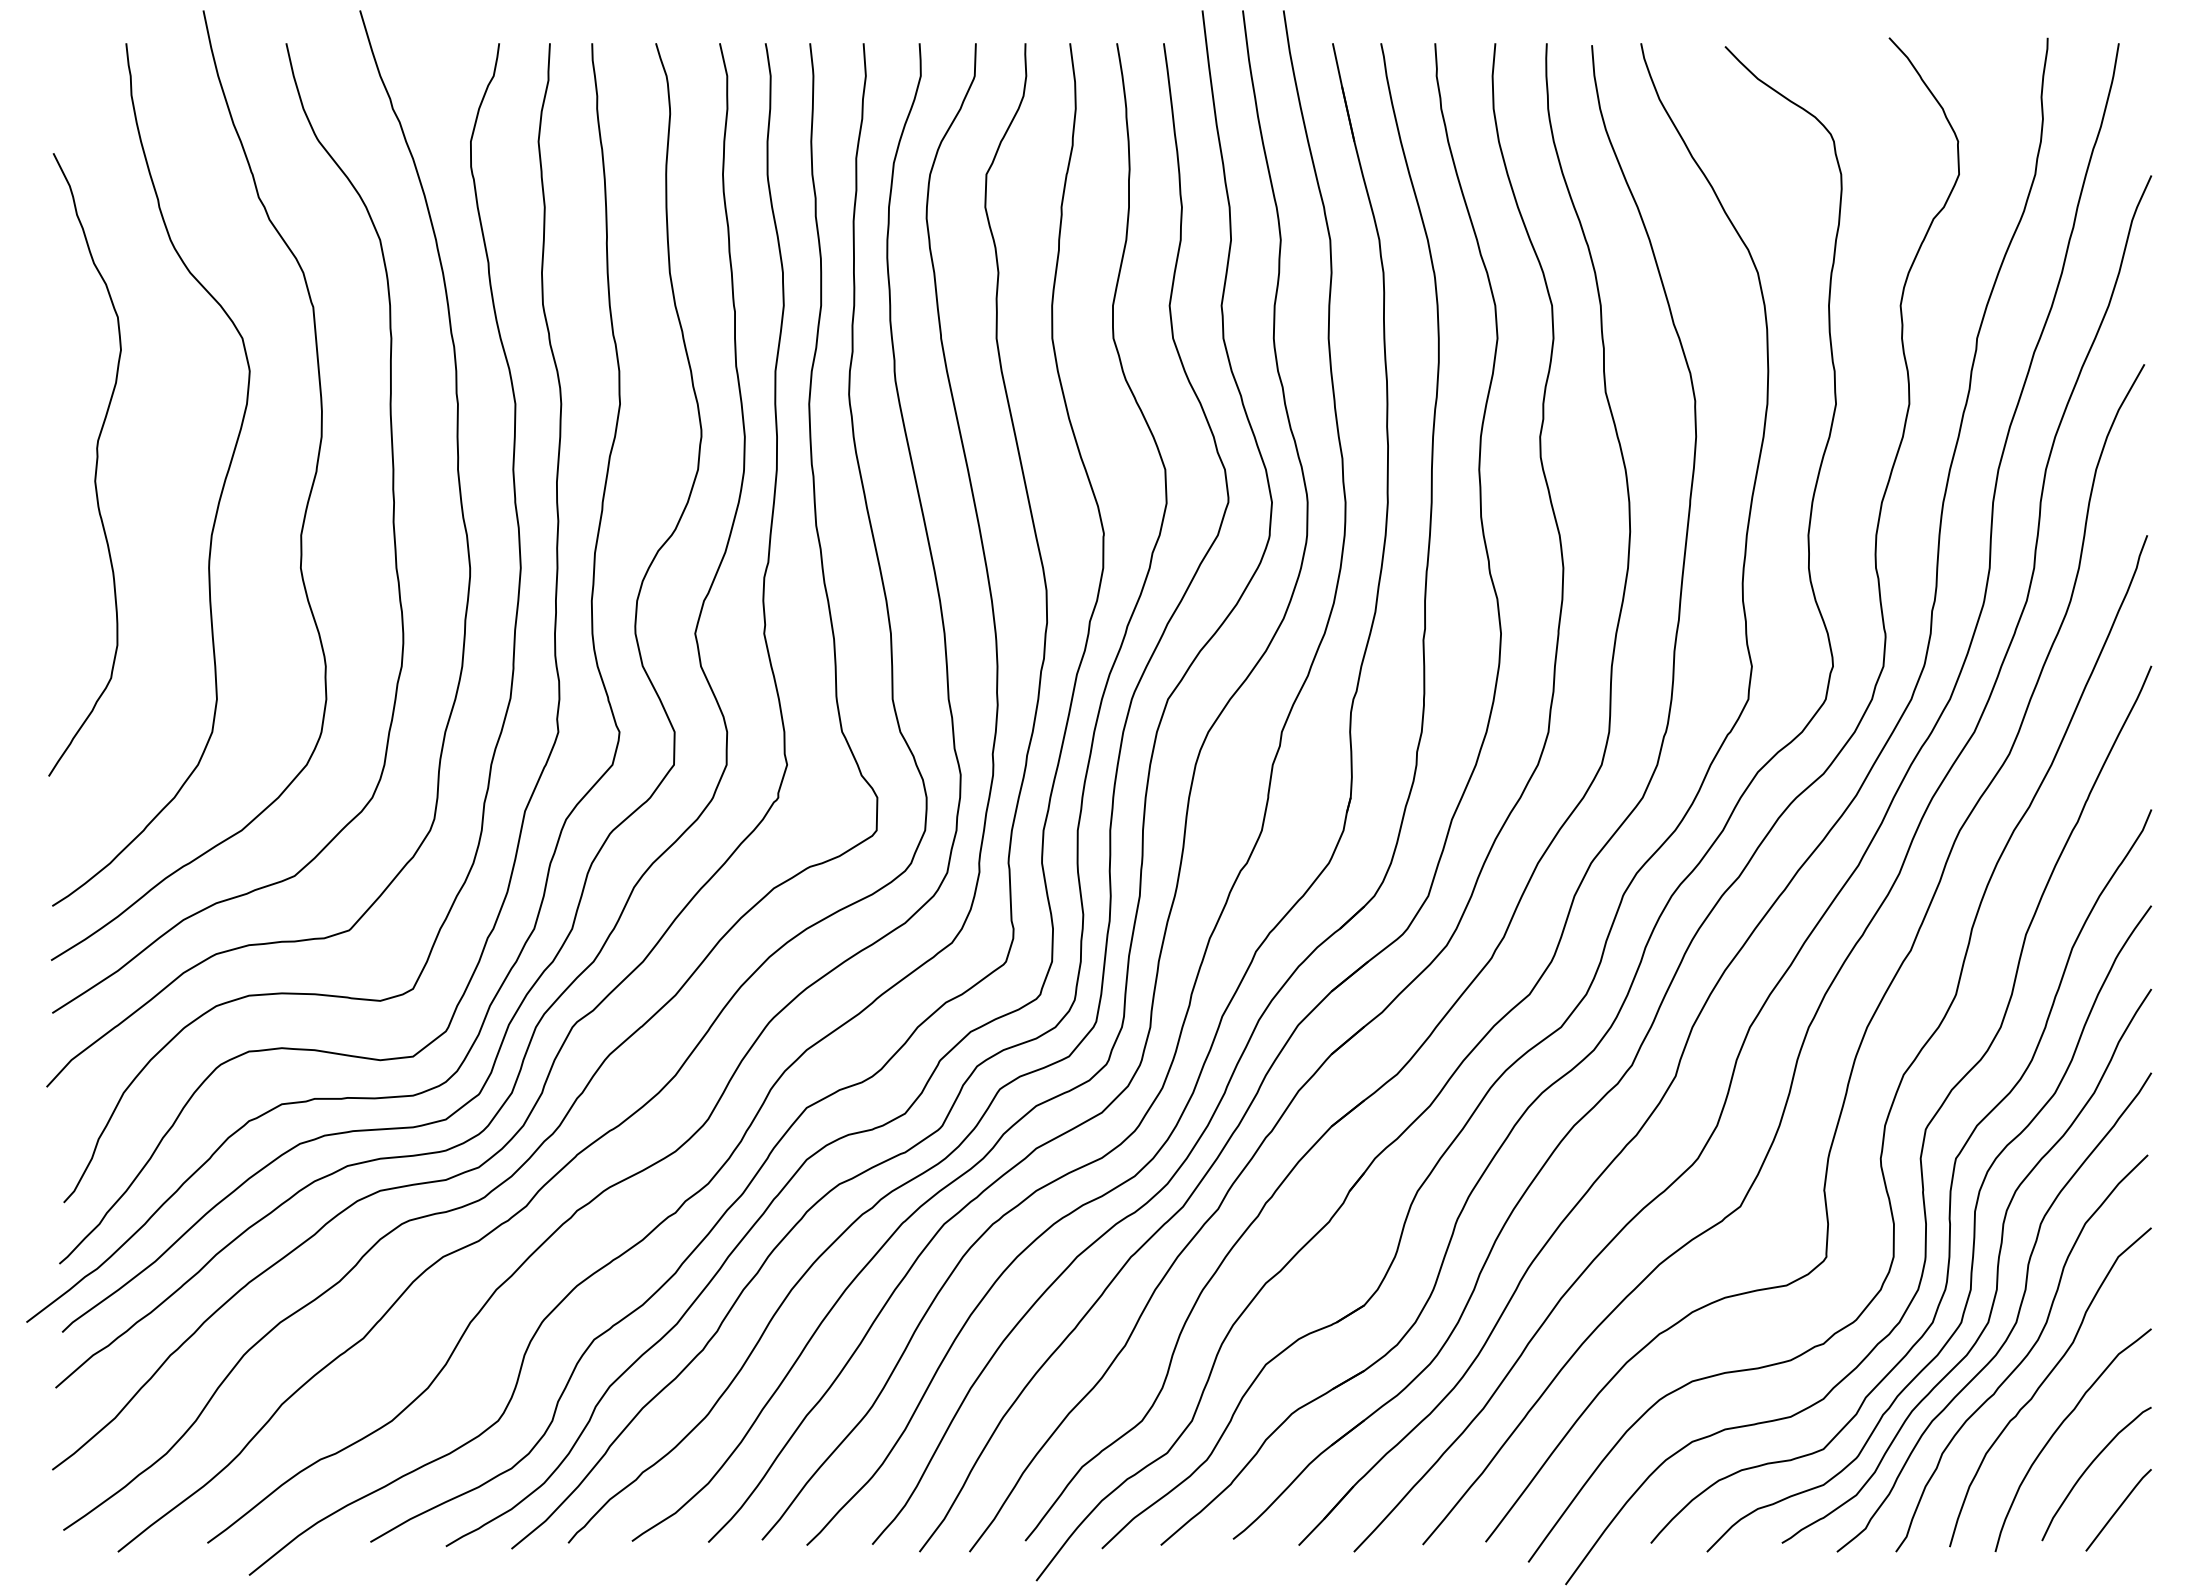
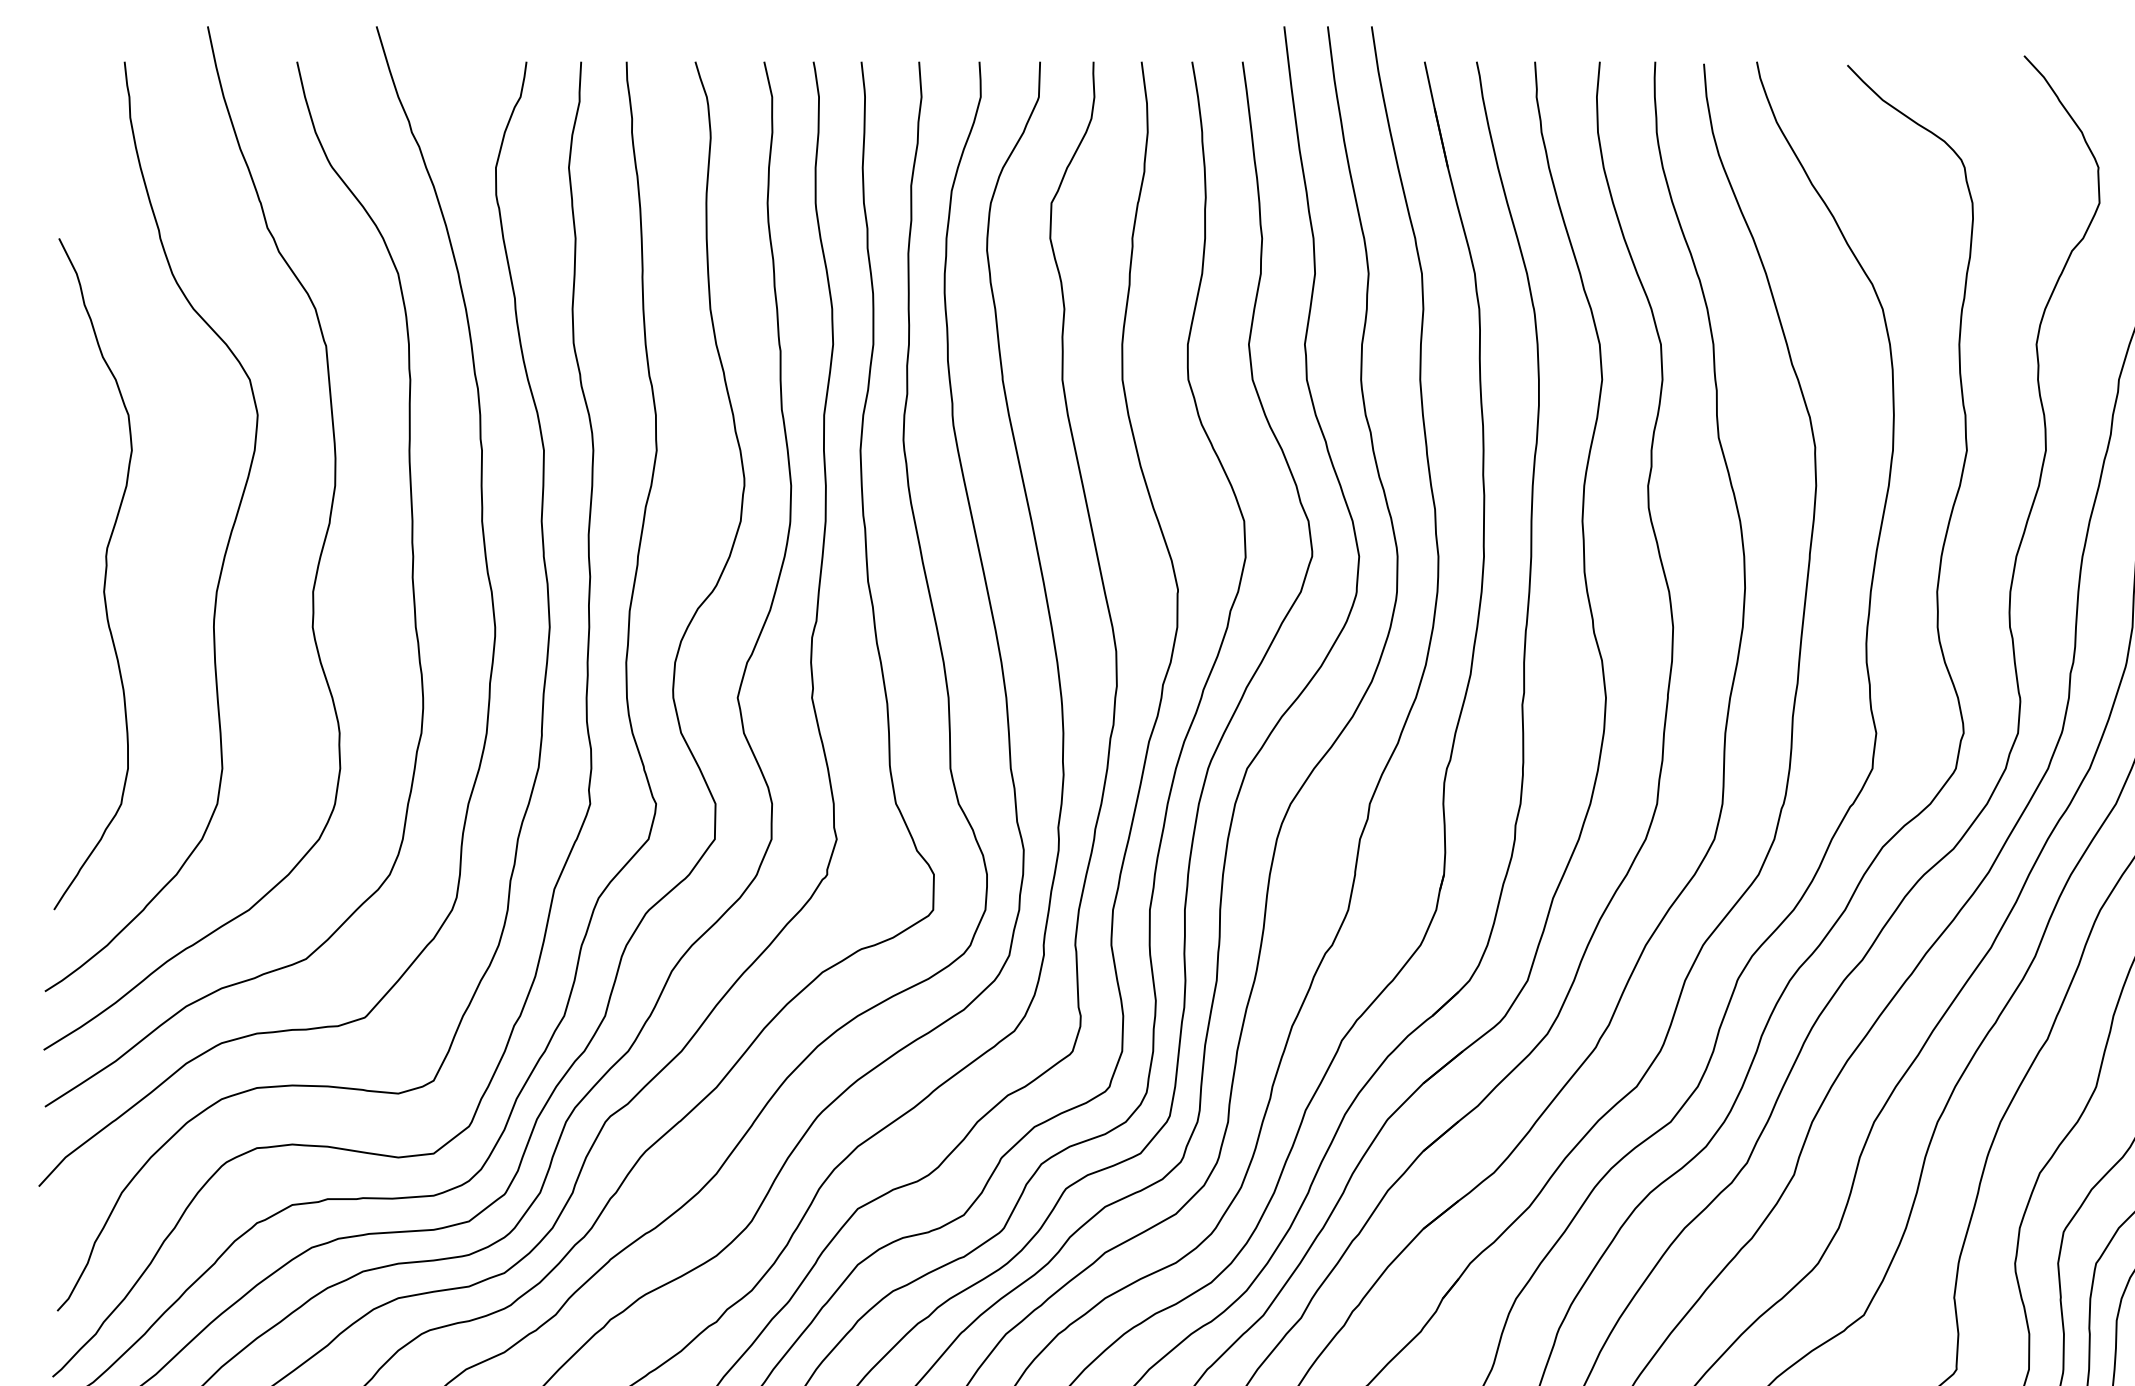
curve: (95, 464) -> (104, 573), moved

